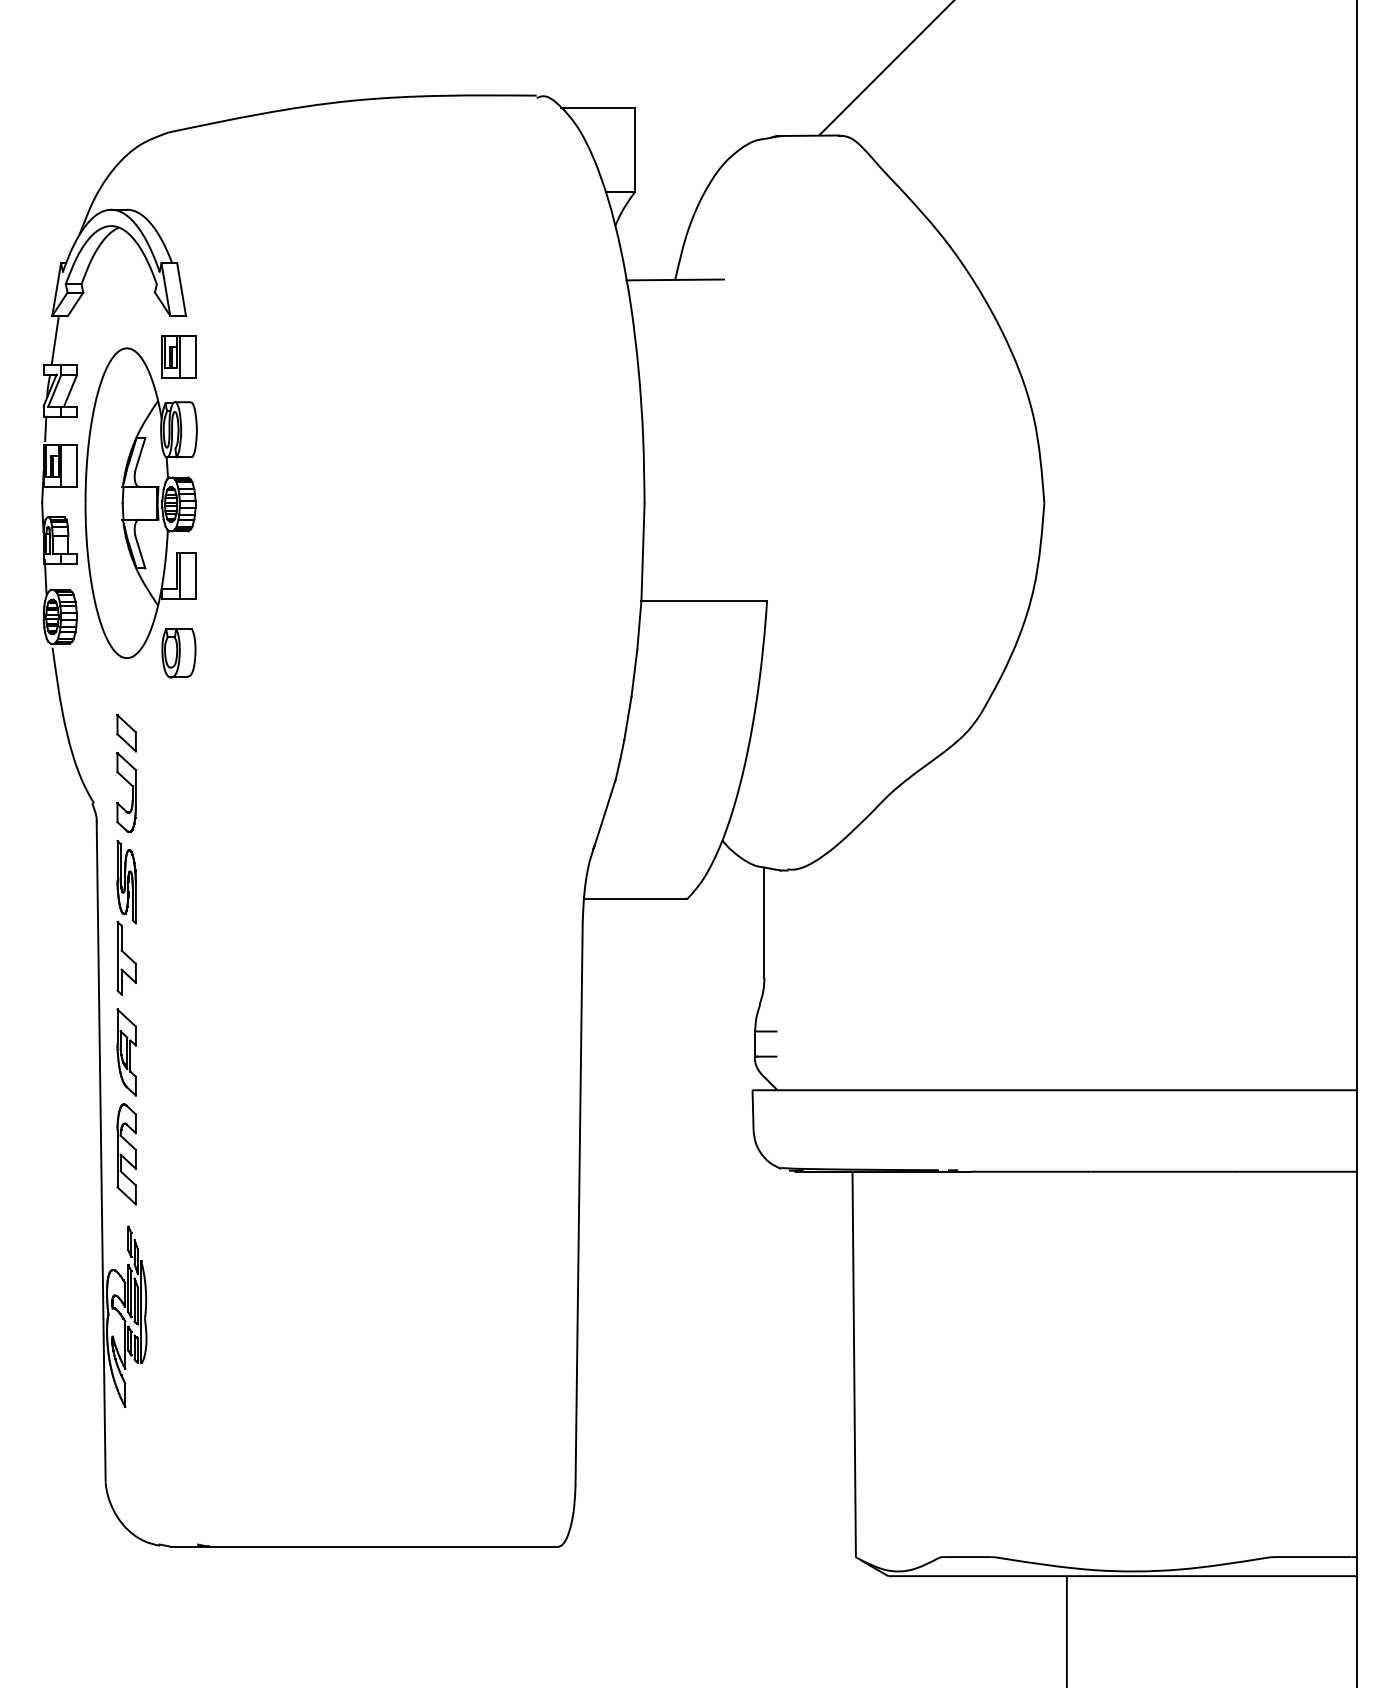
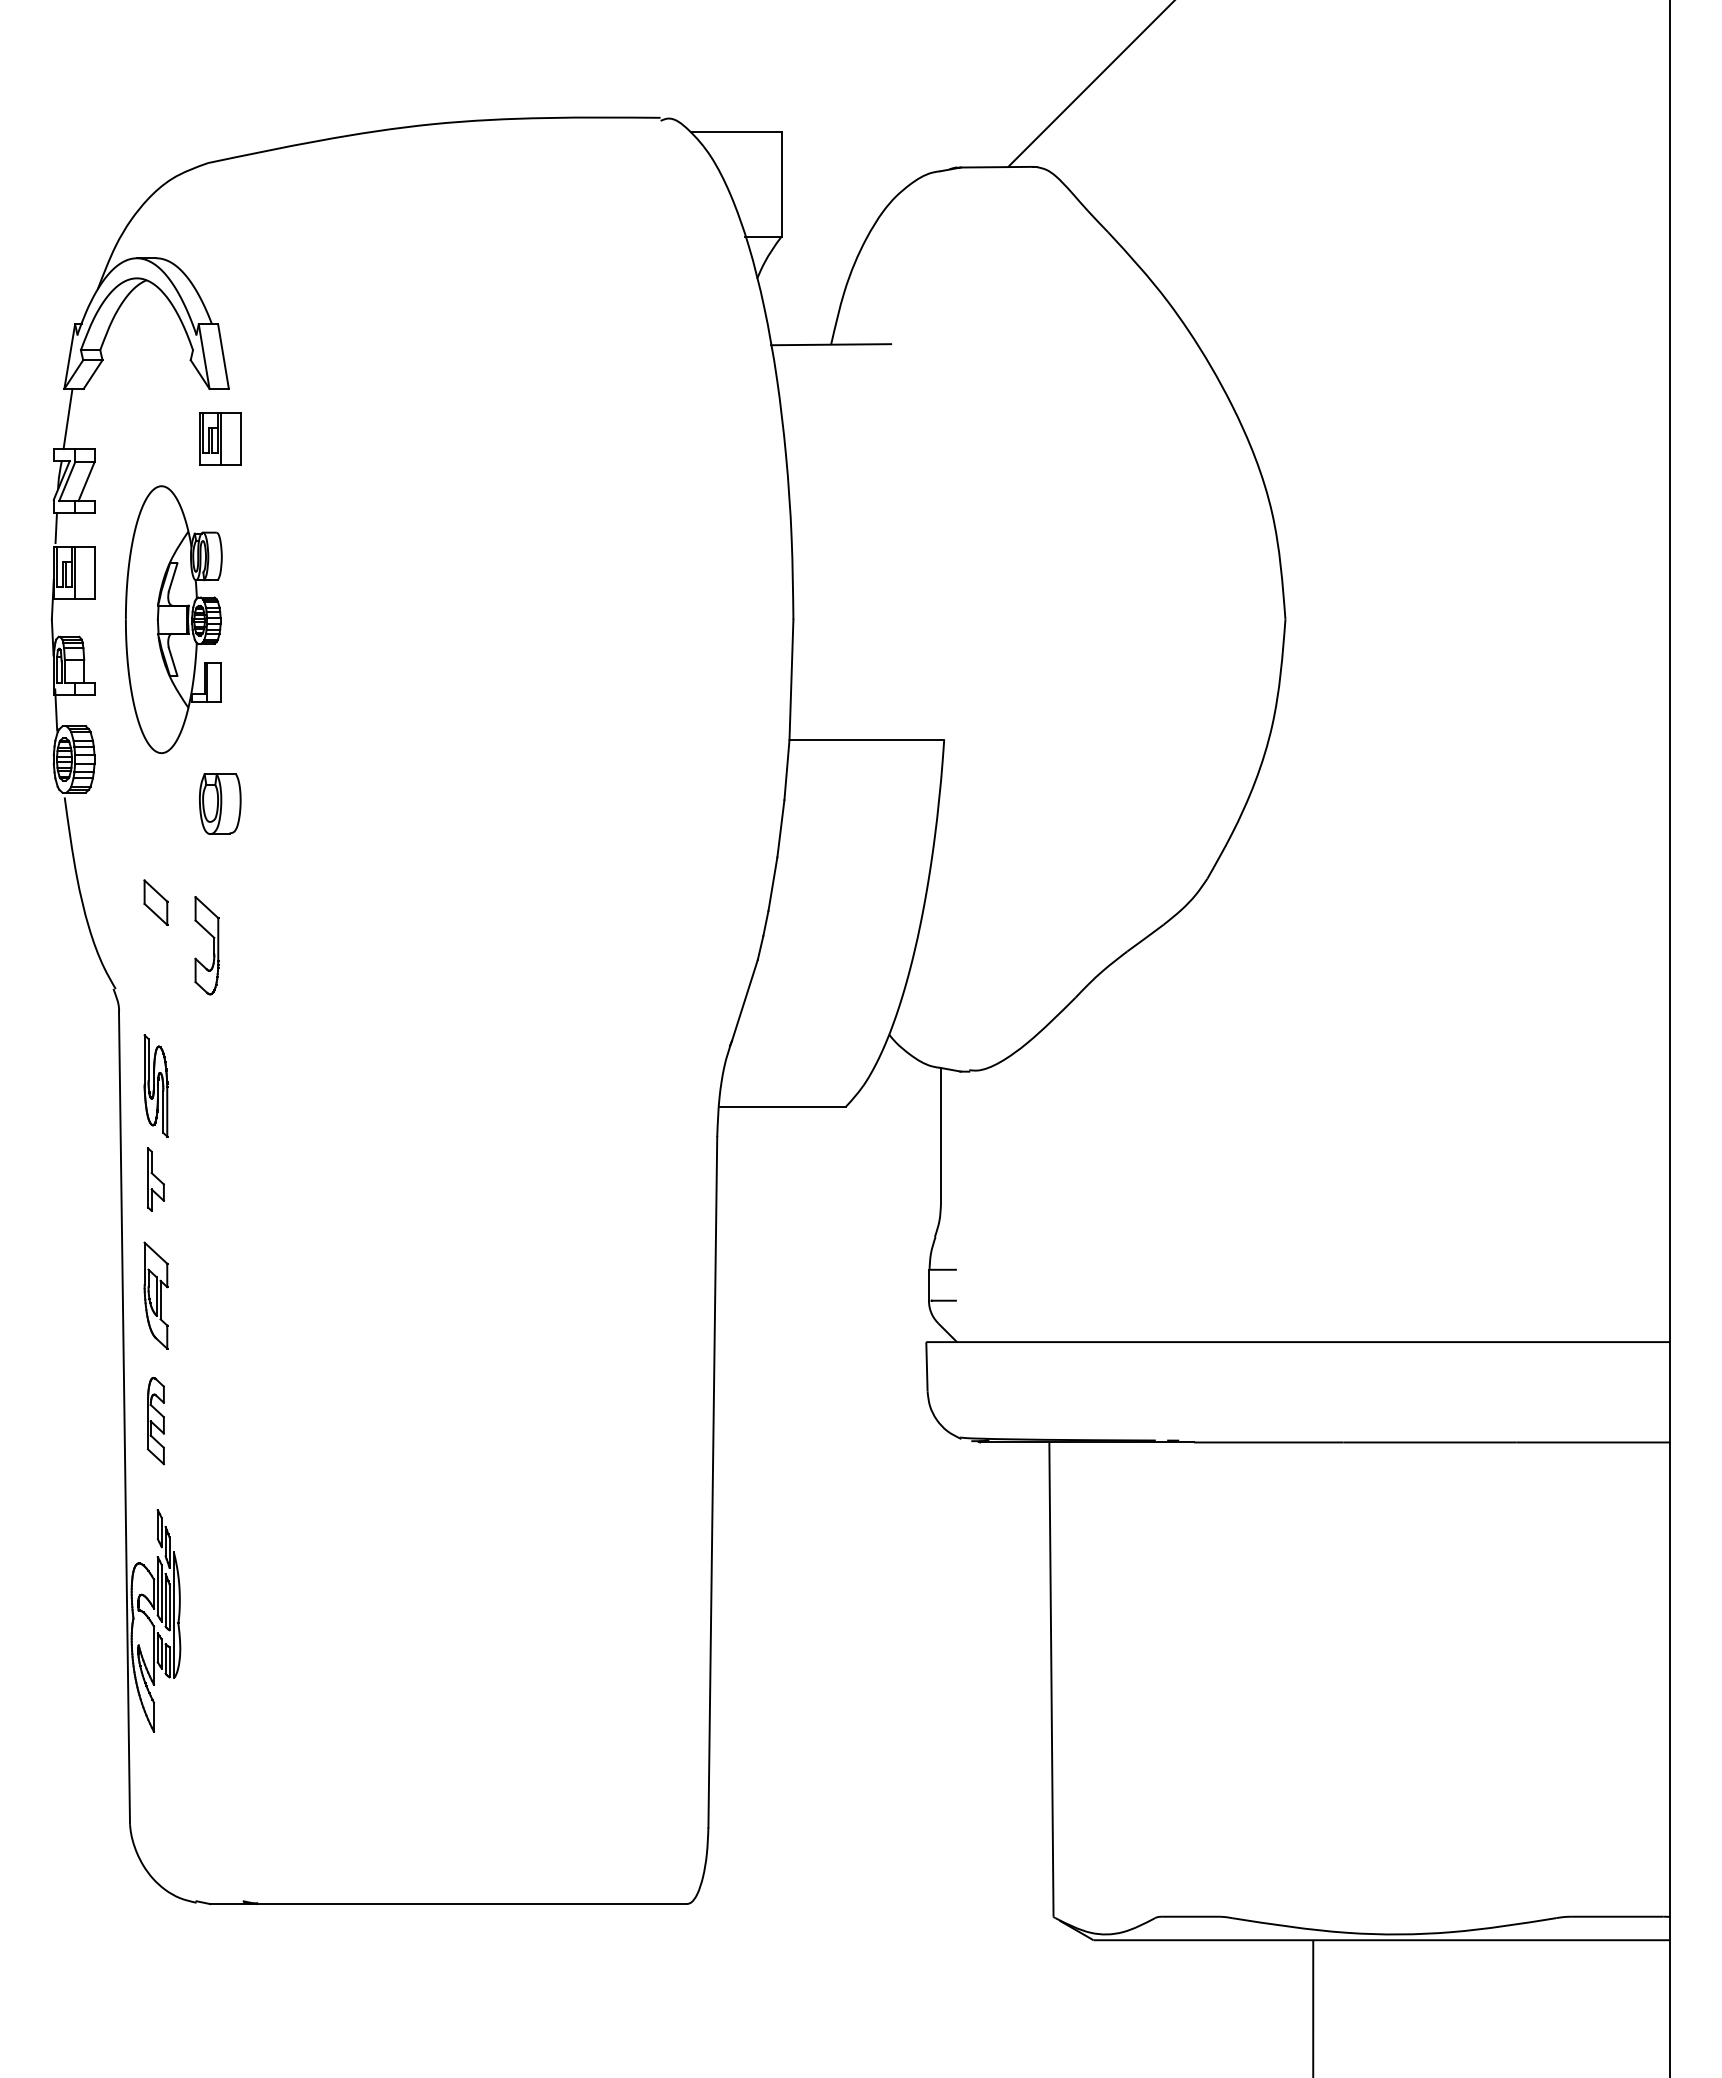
part: (140, 503) -> (173, 619), size x0.7
part: (132, 792) -> (213, 945), moved
part: (126, 958) -> (155, 1179), size x0.7
part: (126, 1153) -> (155, 1420), size x0.7

